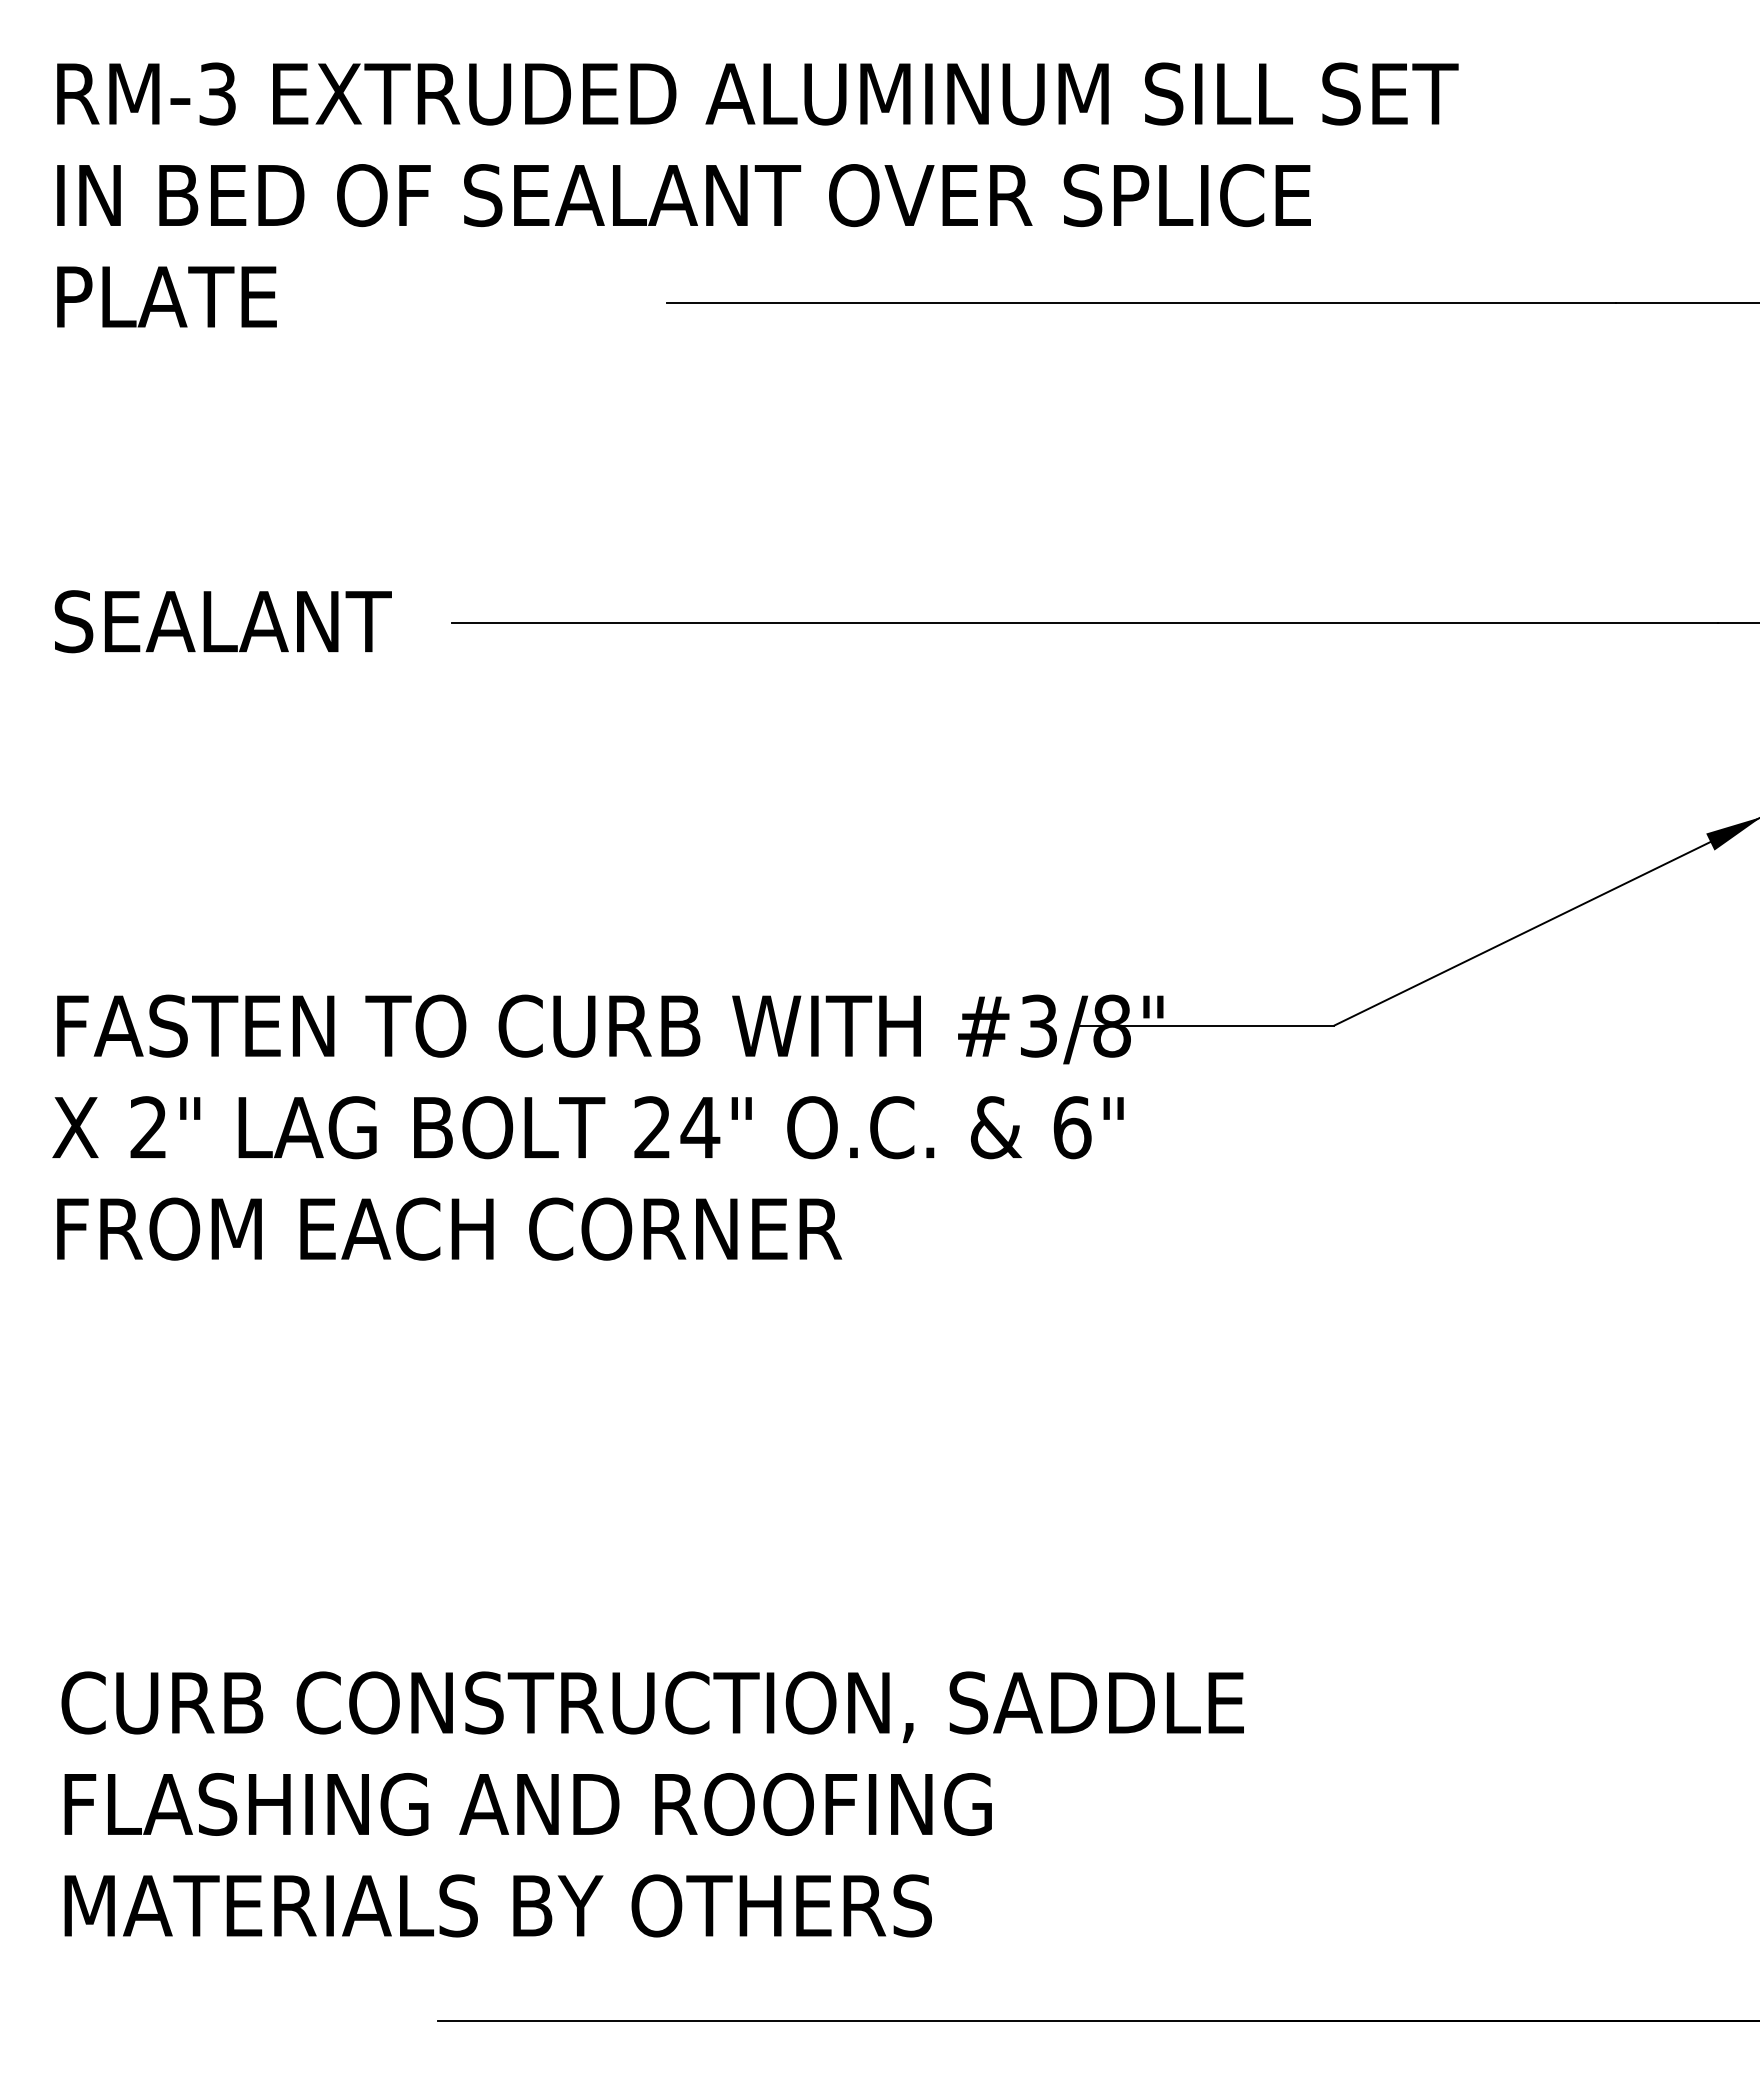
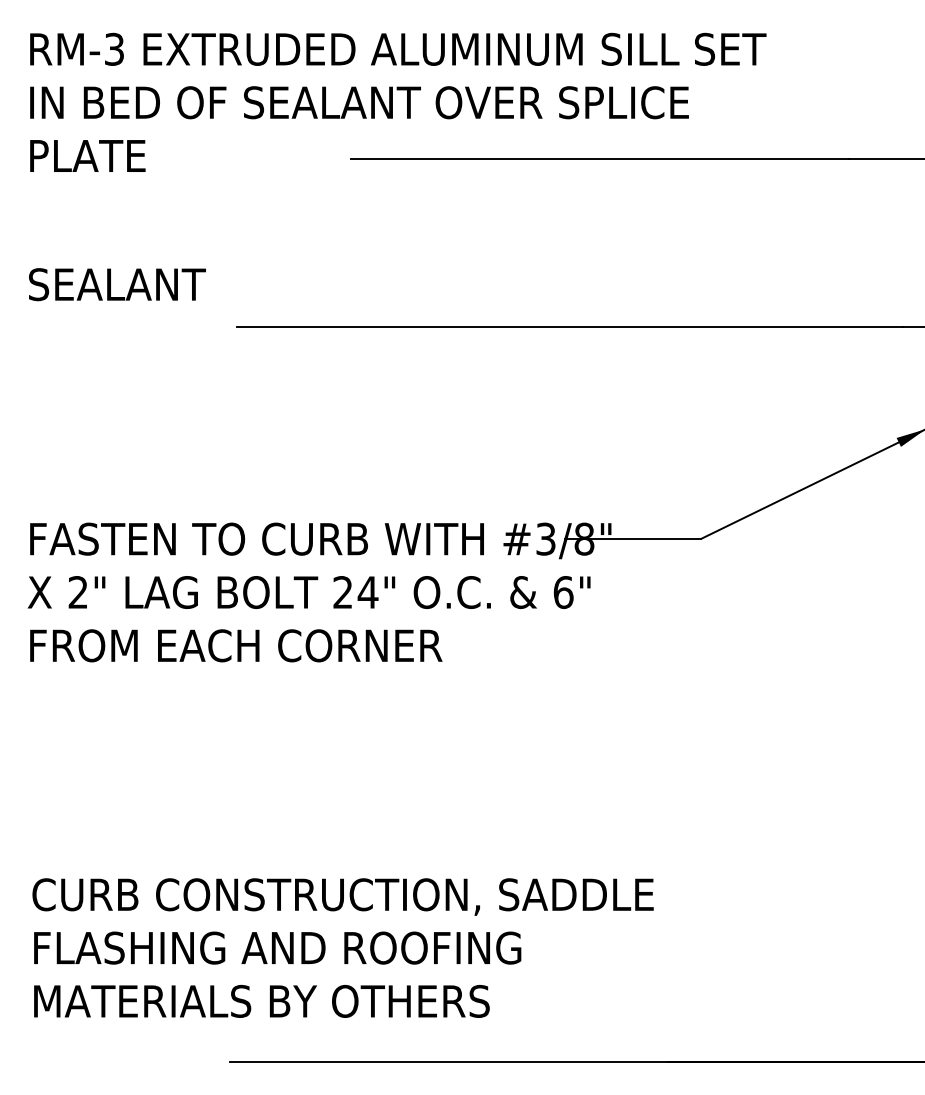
text: (223, 621) -> (117, 284), moved

